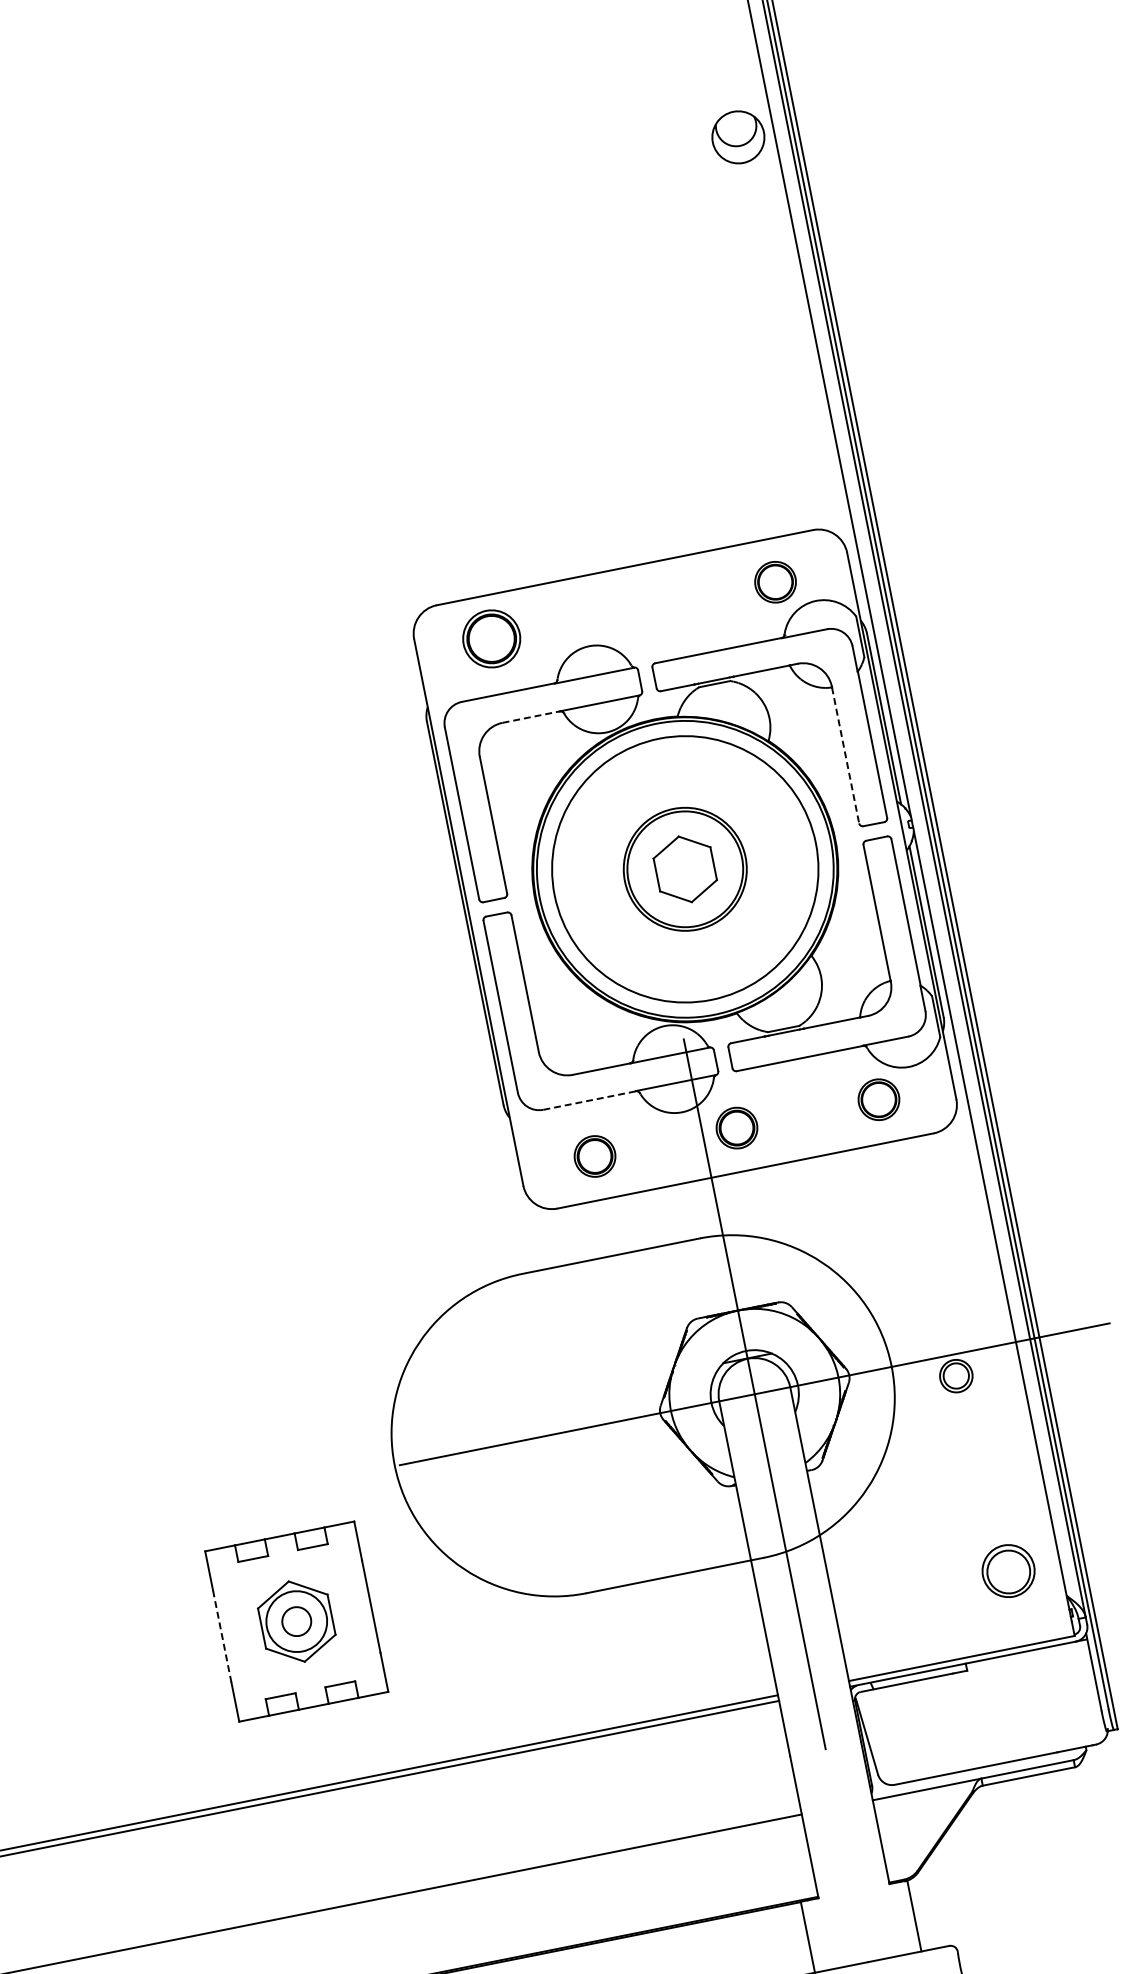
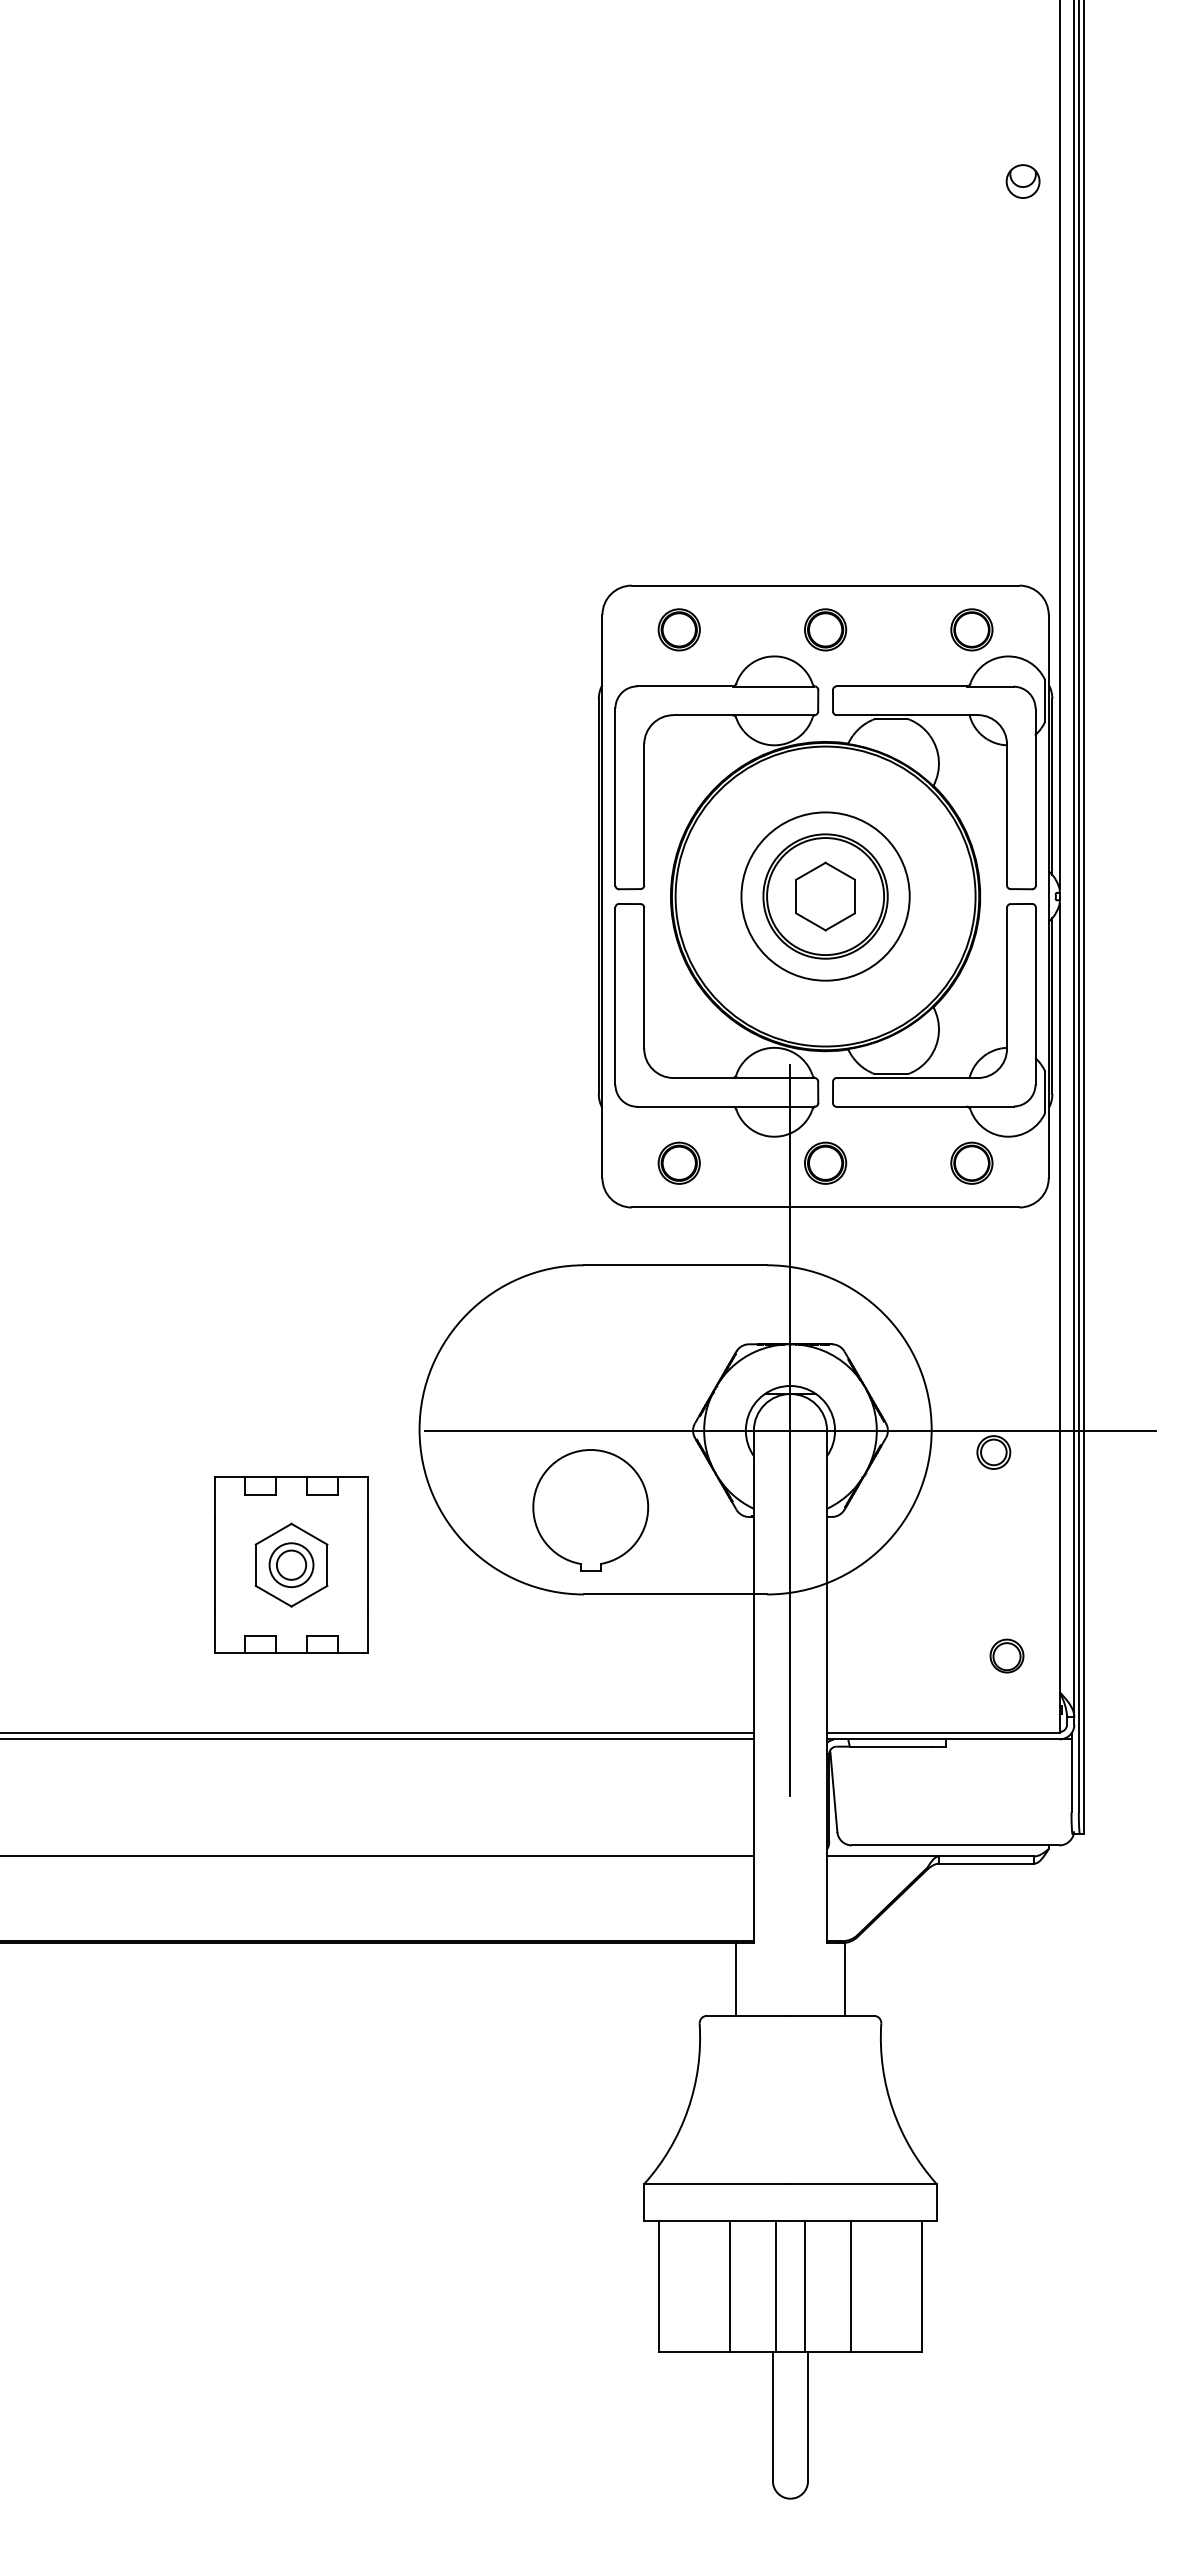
part: (737, 137) -> (1022, 181), size x0.62
part: (633, 610) -> (825, 629), added
part: (490, 638) -> (678, 629), size x0.71
line: (531, 717) -> (703, 715), dashed -> solid
line: (846, 755) -> (1007, 815), dashed -> solid
circle: (685, 869) -> (825, 896), size x0.62
line: (590, 1100) -> (685, 1106), dashed -> solid
part: (576, 1510) -> (590, 1510), added
part: (1007, 1570) -> (1006, 1655), size x0.62
circle: (296, 1621) -> (291, 1565), size x0.71
line: (222, 1636) -> (214, 1565), dashed -> solid

